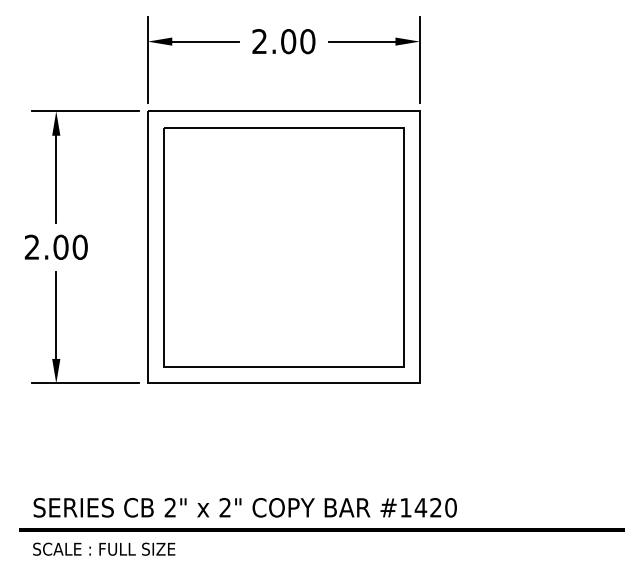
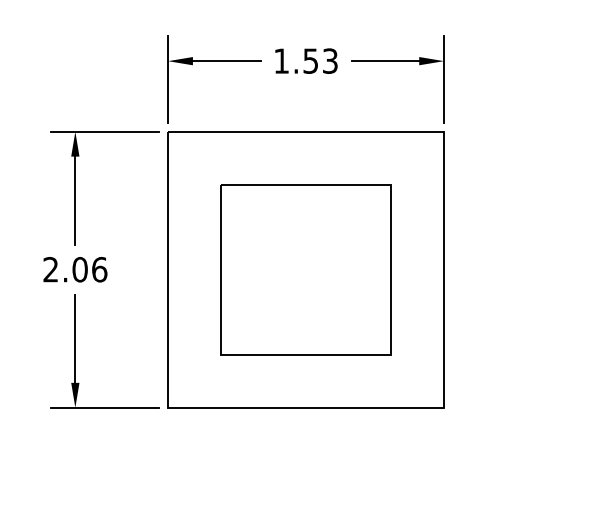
text: (283, 41) -> (305, 61), 2.00 -> 1.53
text: (79, 246) -> (98, 268), 2.00 -> 2.06
part: (283, 247) -> (305, 269), size x0.7

